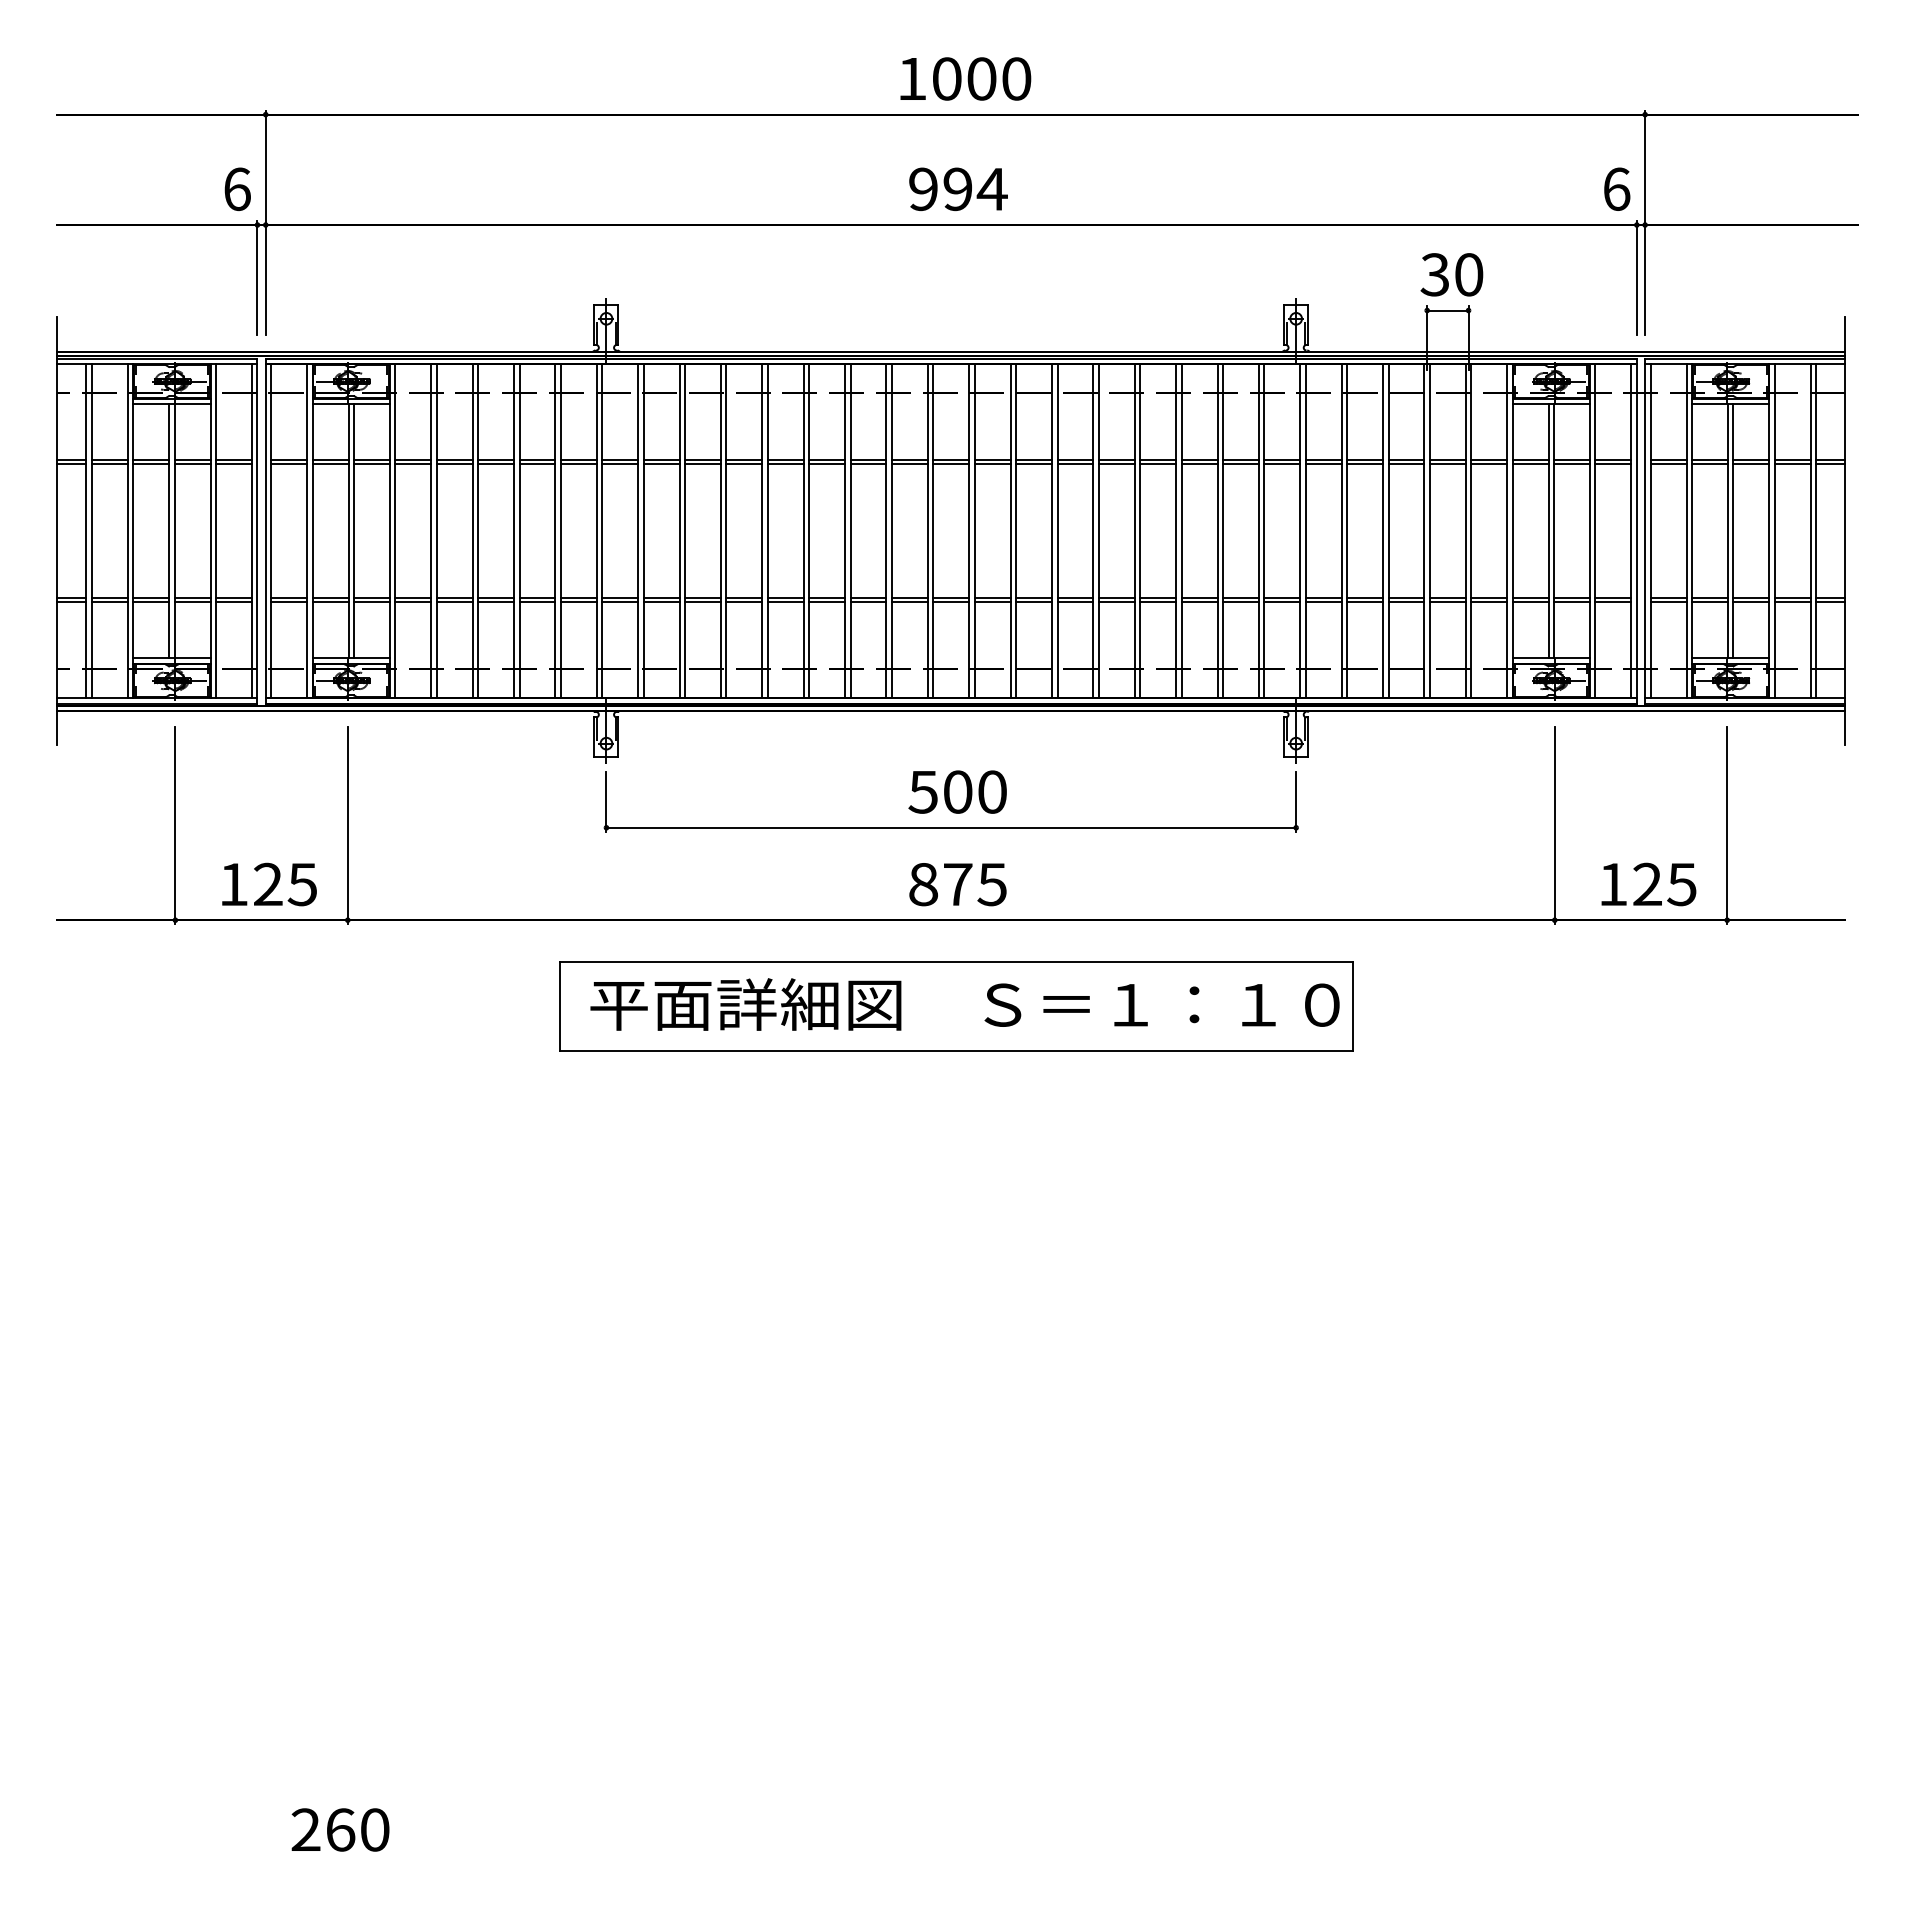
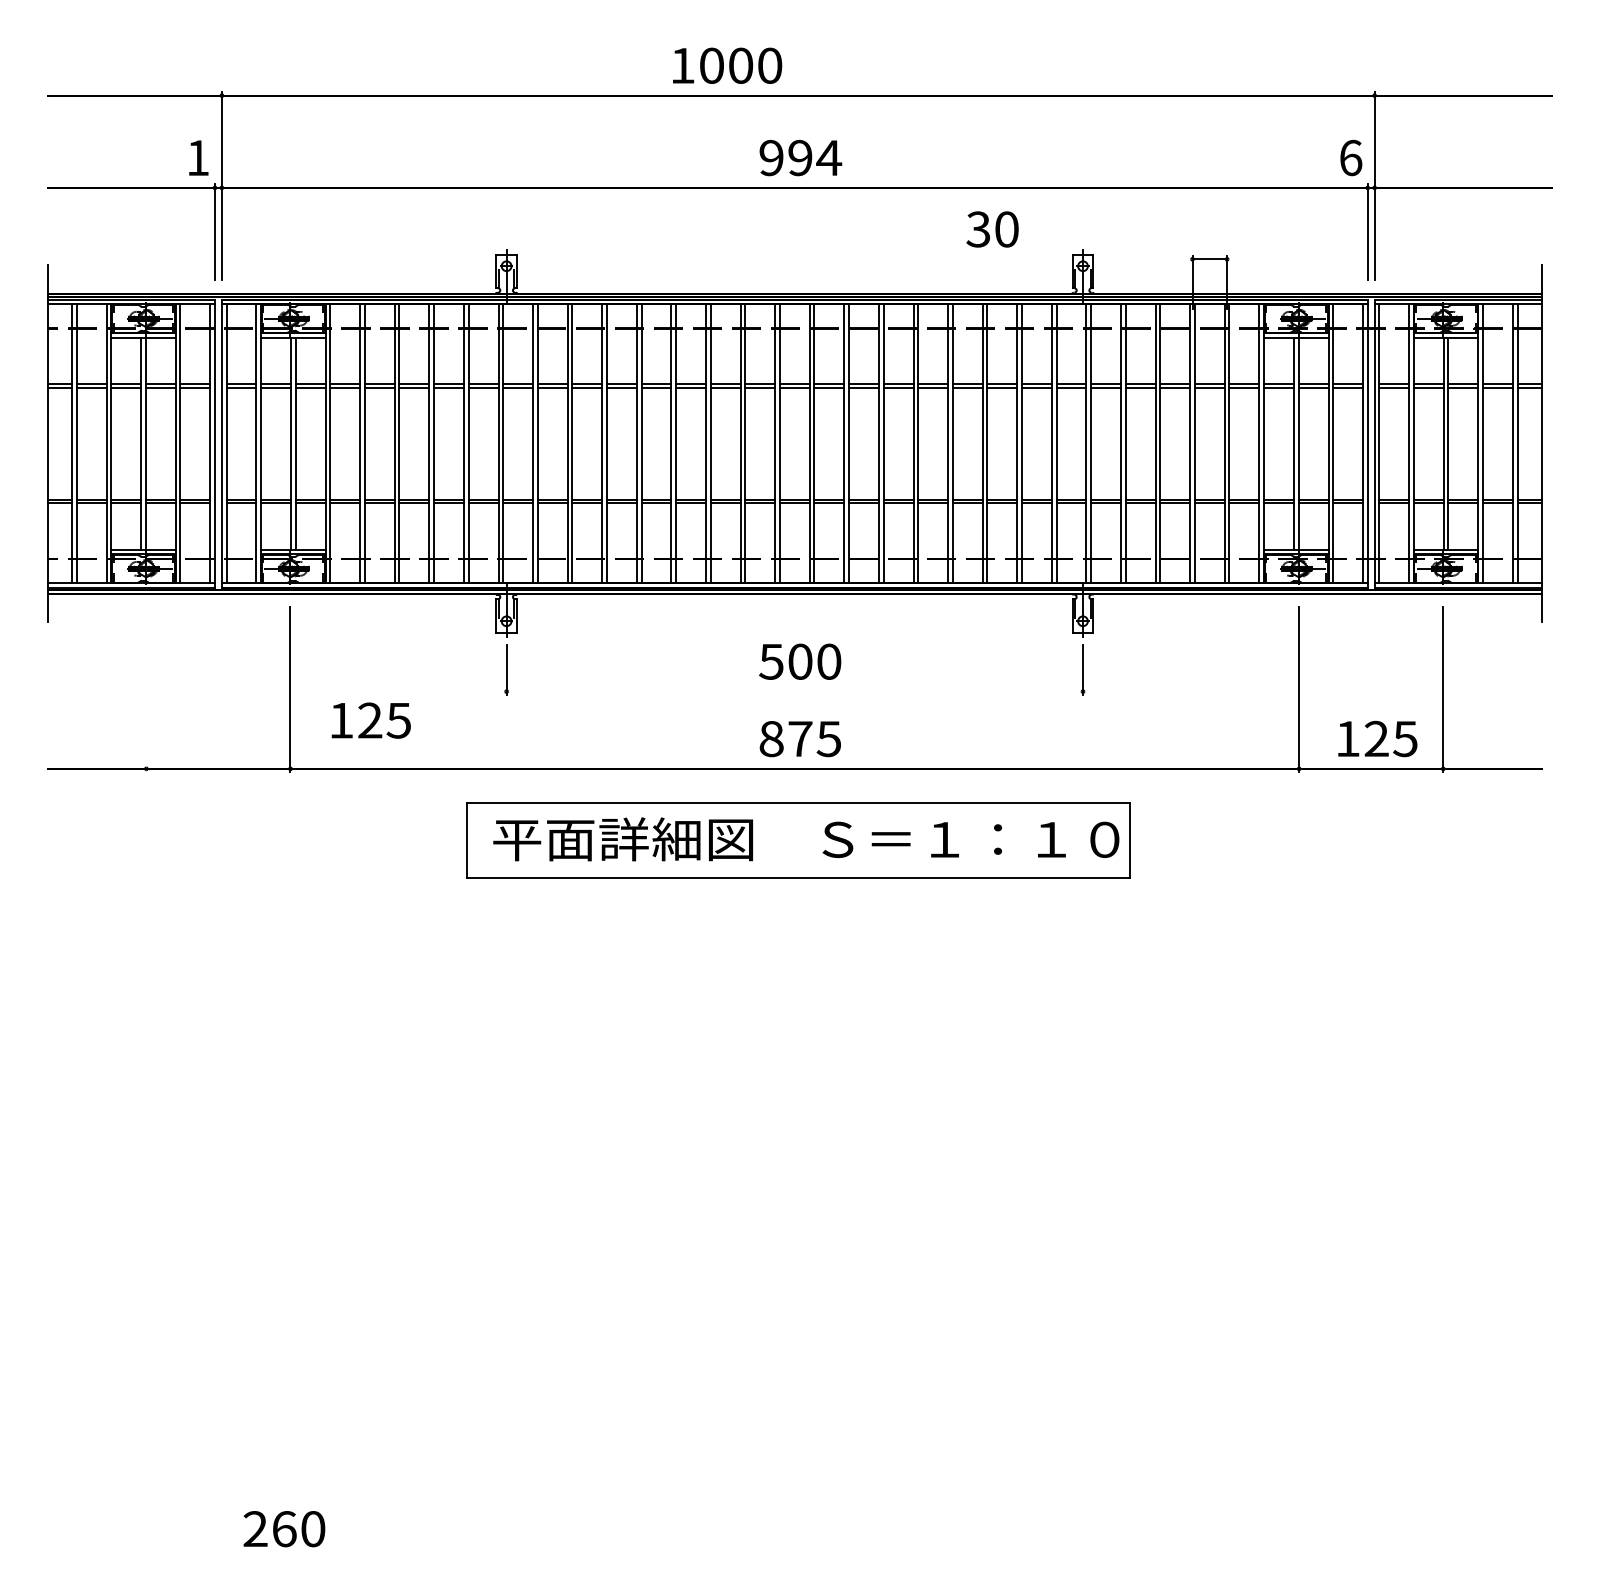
text: (965, 78) -> (727, 65), moved
text: (237, 189) -> (198, 158), 6 -> 1
text: (1451, 274) -> (992, 229), moved
line: (175, 825) -> (146, 689), removed
line: (951, 827) -> (794, 691), removed
text: (269, 884) -> (371, 720), moved

